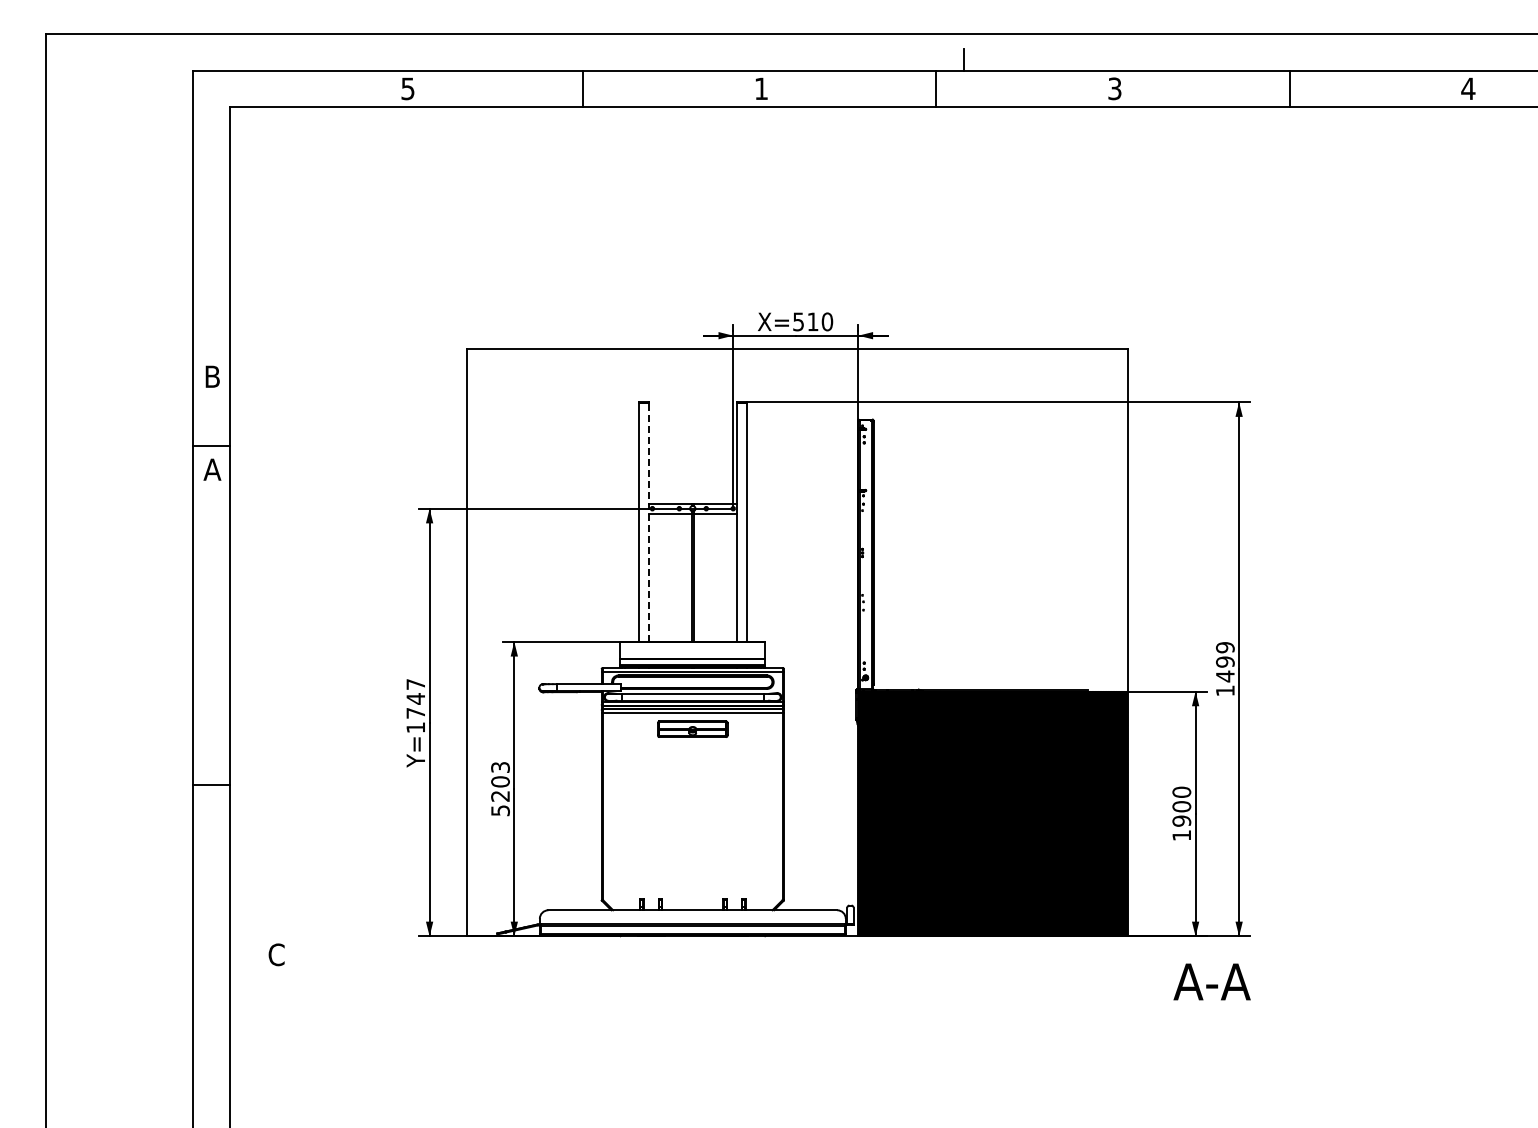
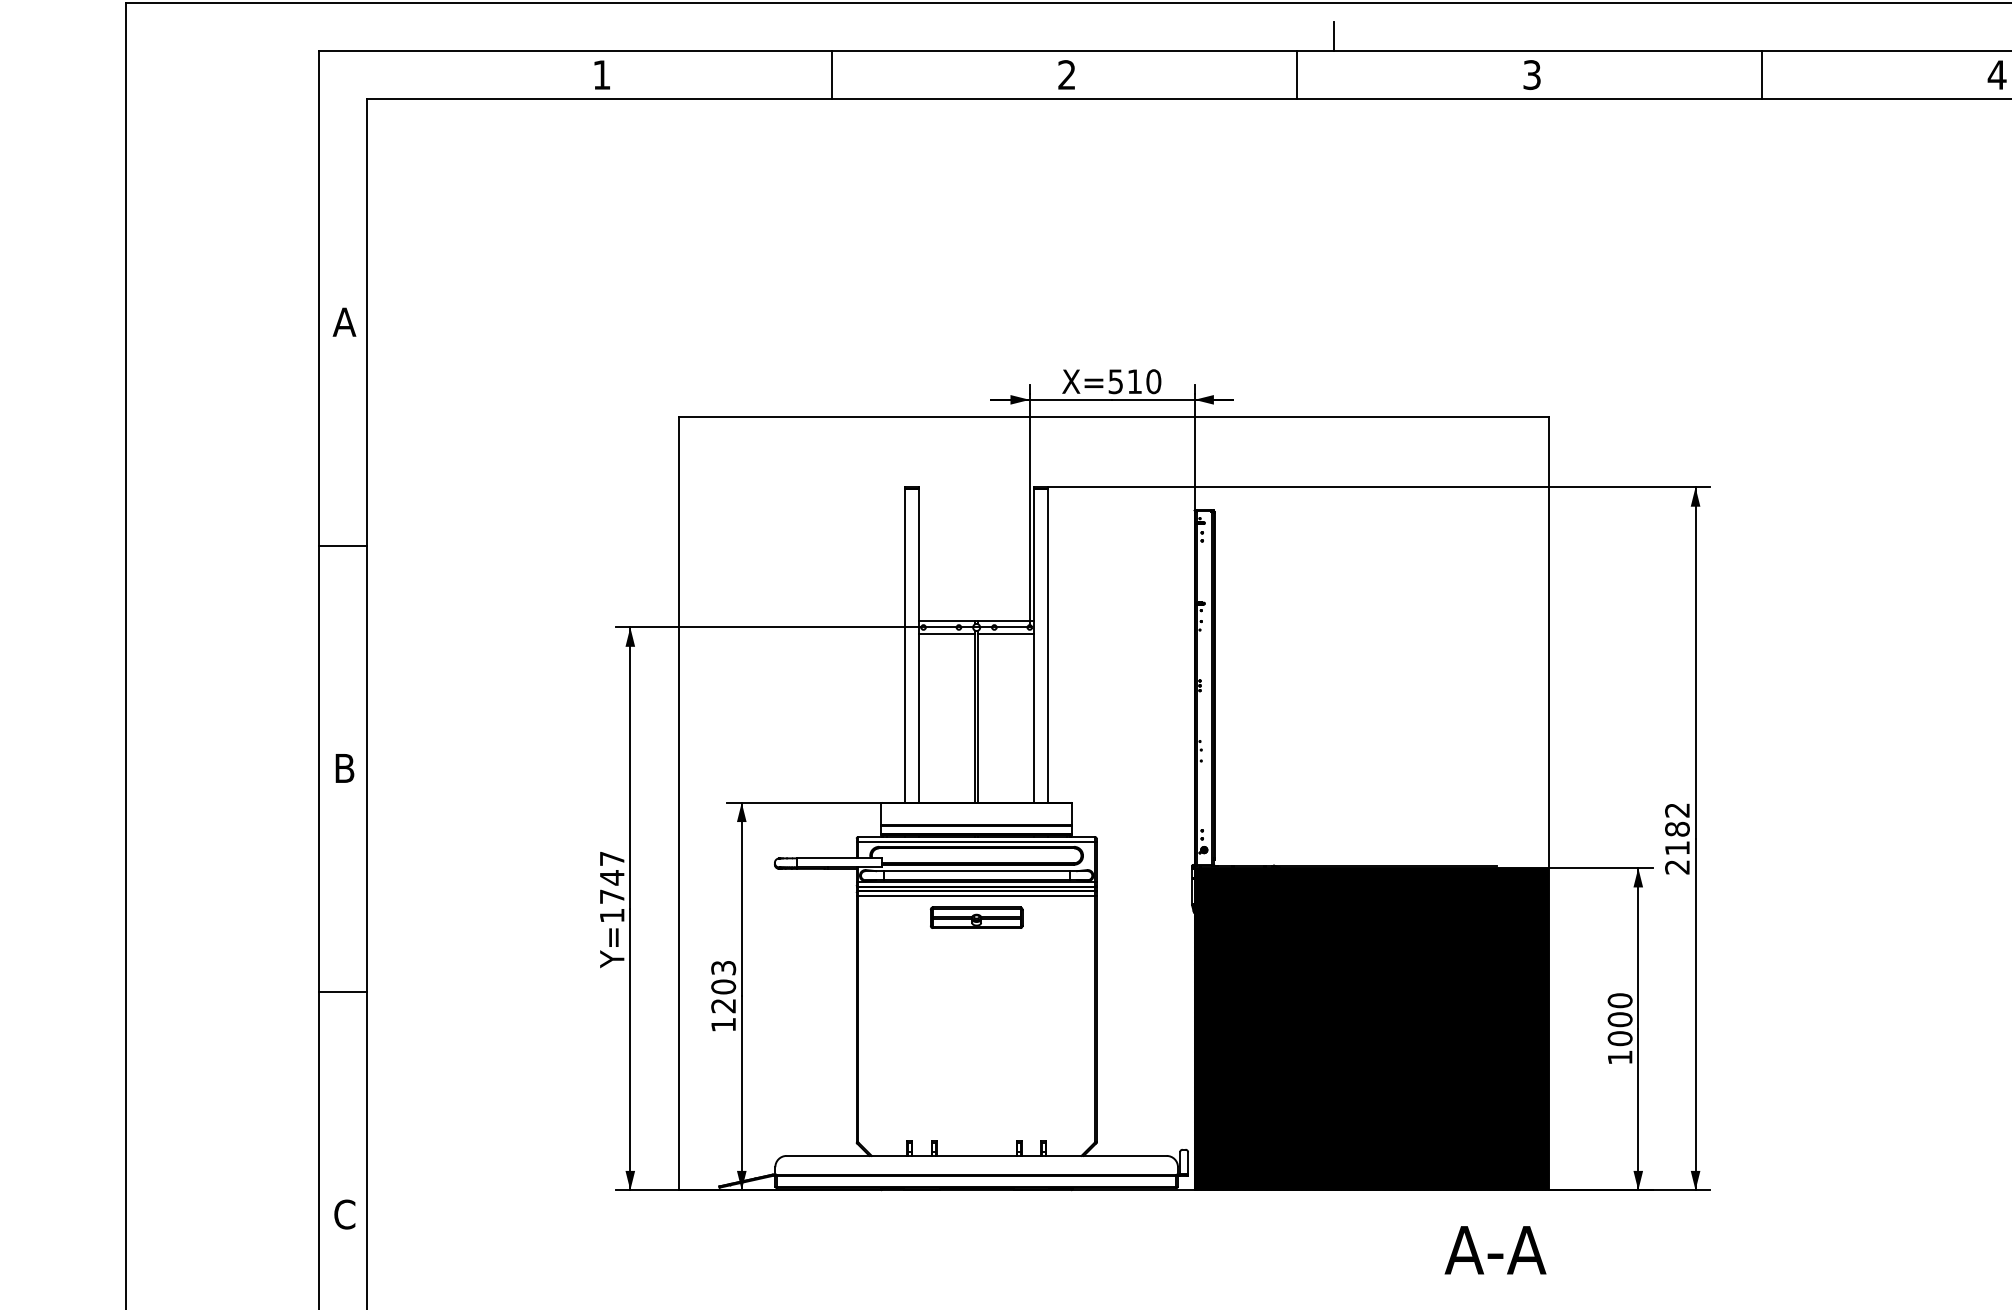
text: (407, 88) -> (601, 74), 5 -> 1
text: (760, 88) -> (1065, 74), 1 -> 2
text: (212, 376) -> (344, 768), moved
text: (212, 469) -> (344, 321), moved
line: (649, 522) -> (919, 645), dashed -> solid
text: (1224, 669) -> (1676, 839), 1499 -> 2182
text: (500, 810) -> (723, 1024), 5203 -> 1203
text: (1181, 820) -> (1619, 1037), 1900 -> 1000
text: (276, 954) -> (344, 1214), moved
text: (1211, 981) -> (1494, 1249), moved

